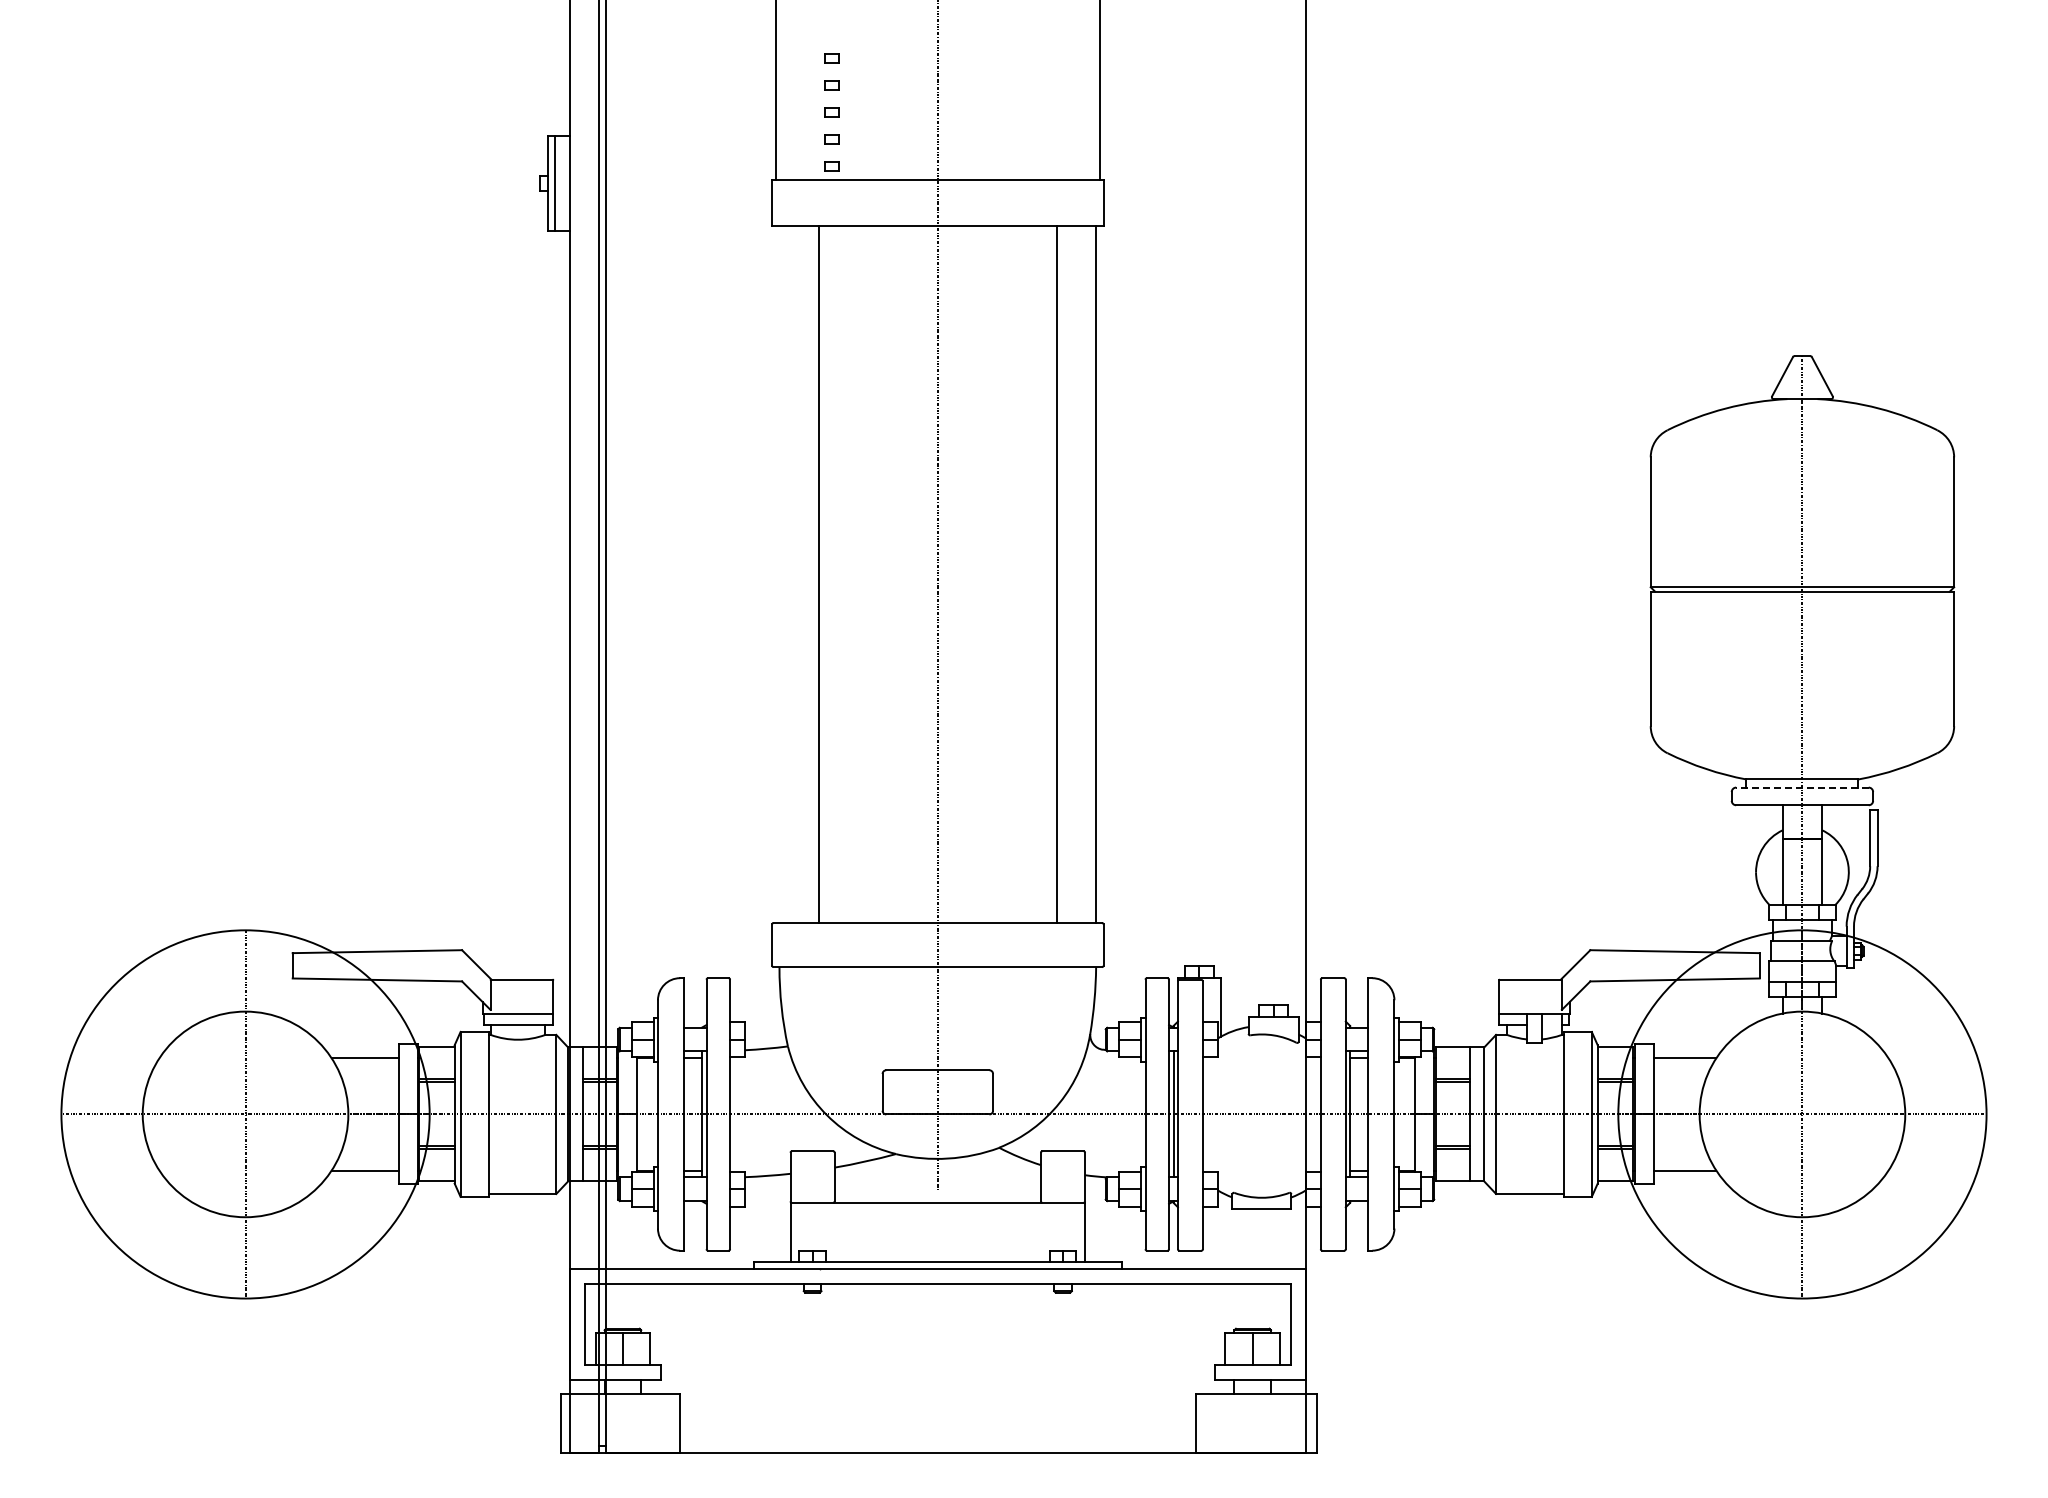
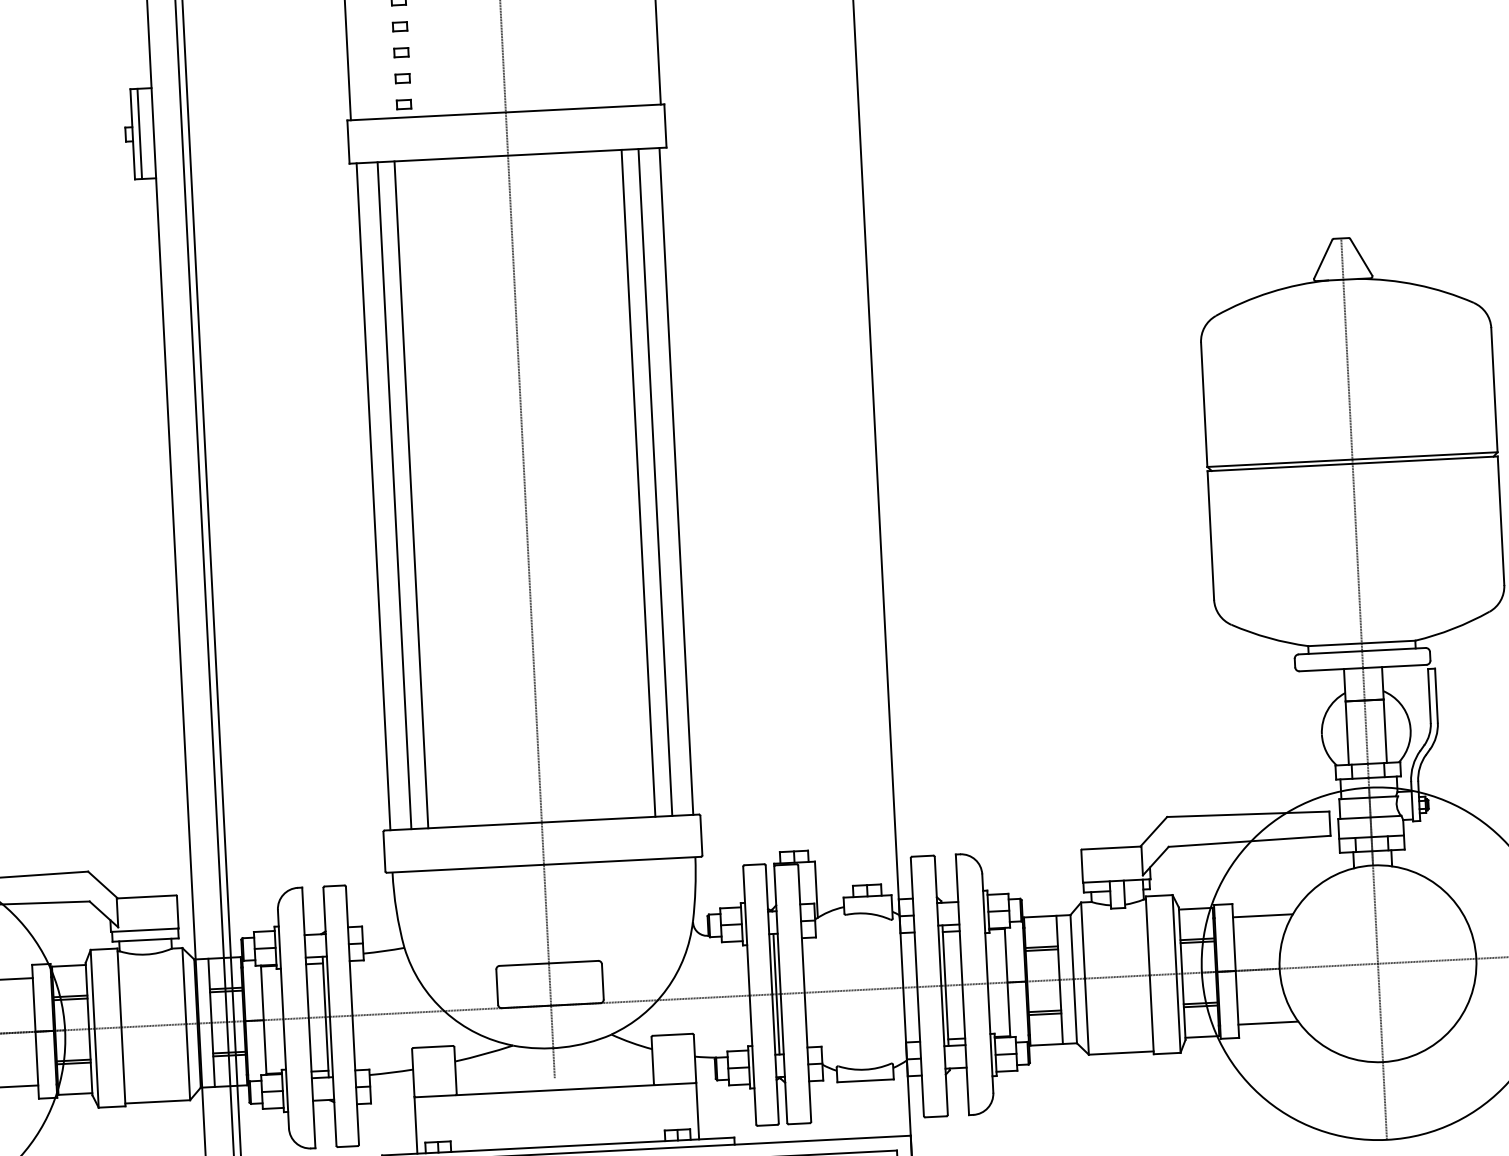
line: (779, 573) -> (373, 496), added
line: (801, 573) -> (394, 494), added
line: (1074, 573) -> (655, 481), added
line: (1801, 787) -> (1361, 651), dashed -> solid

